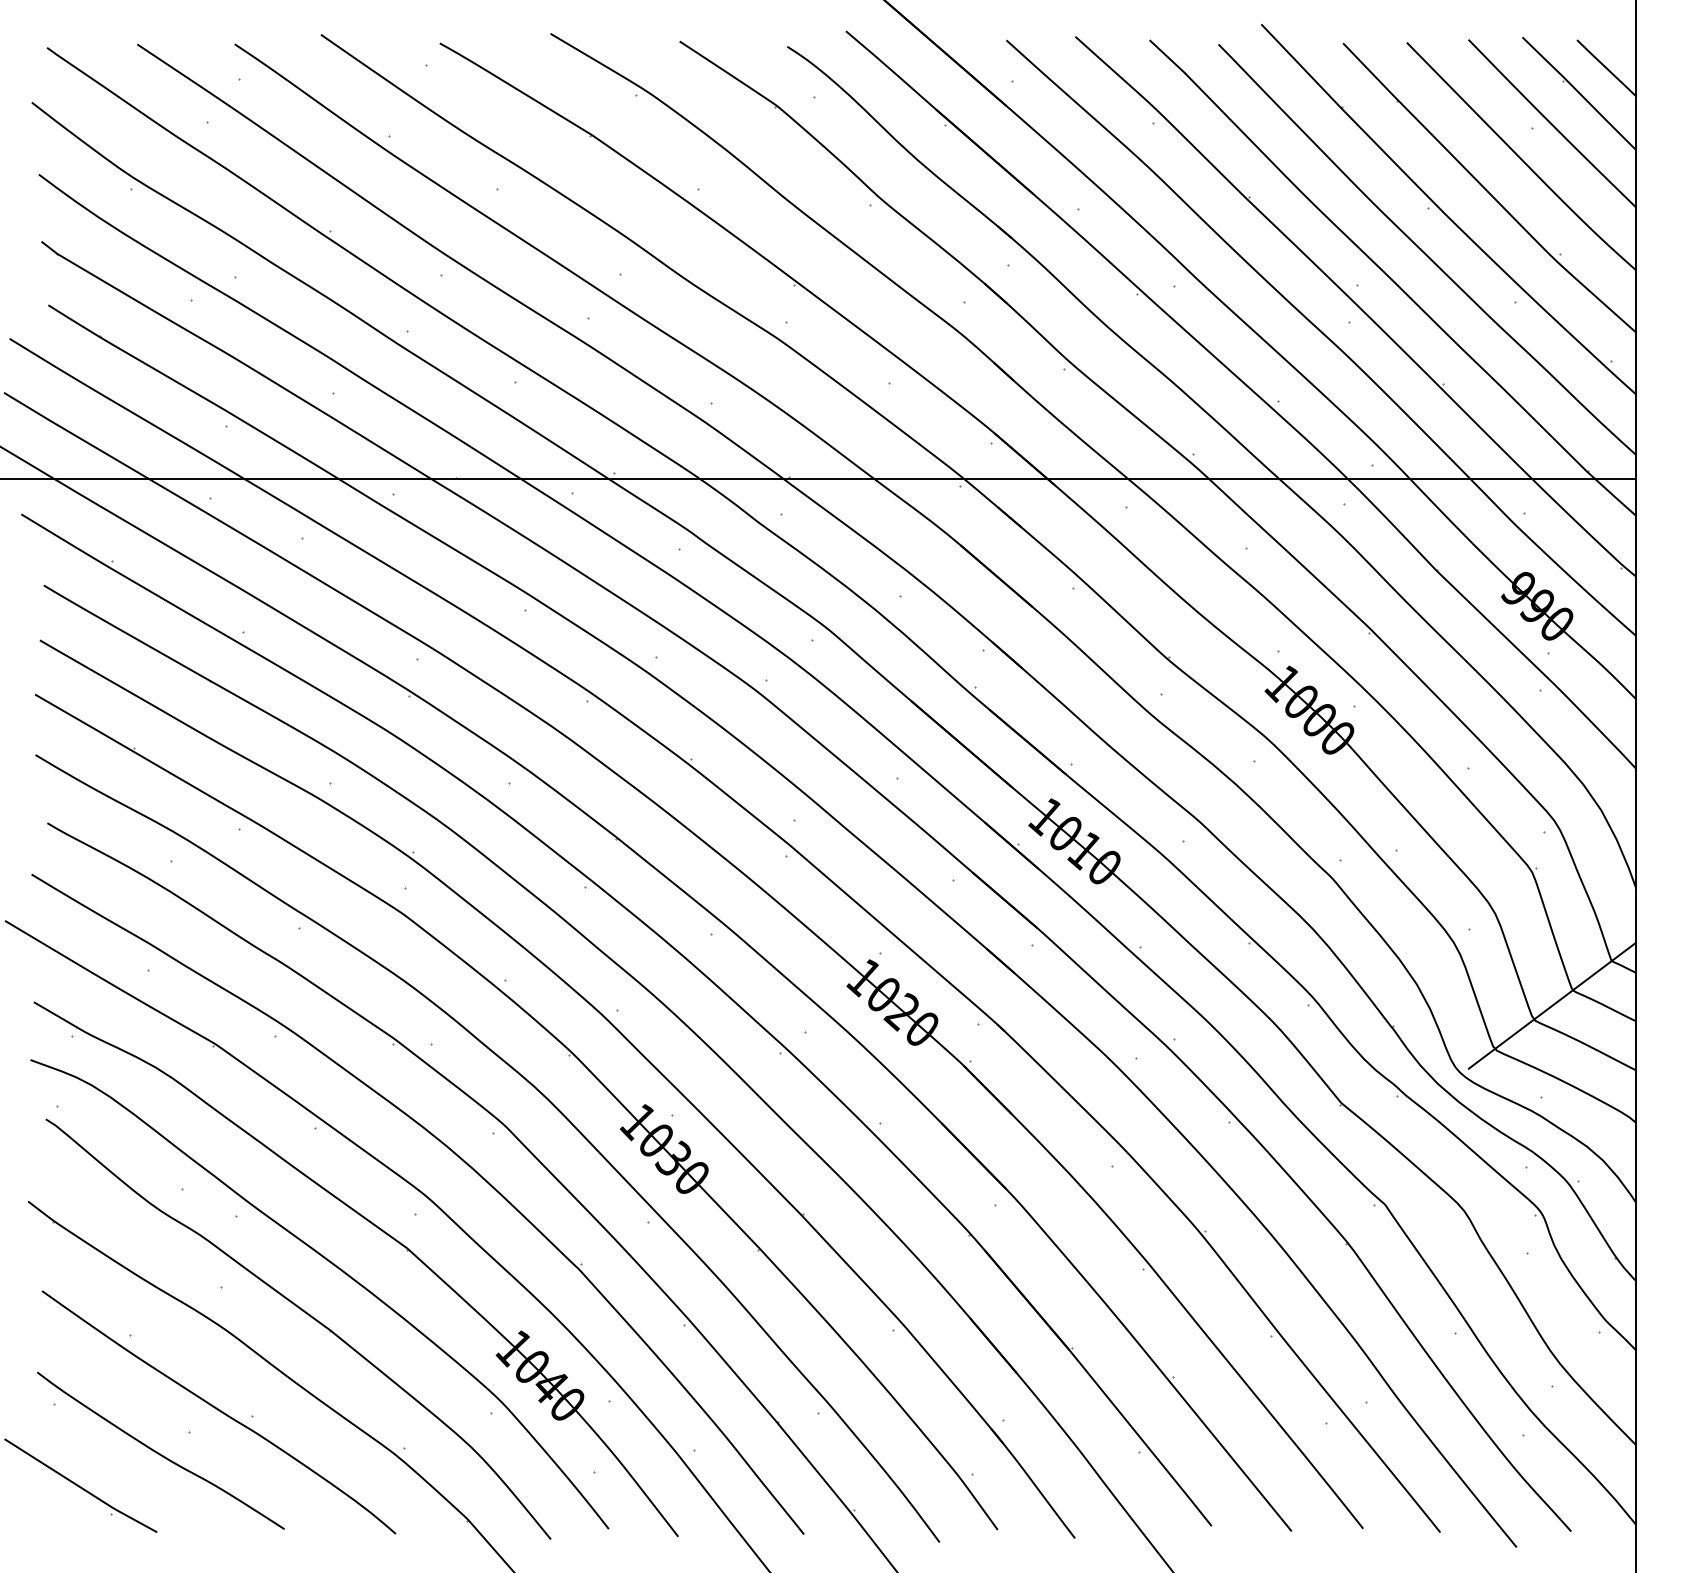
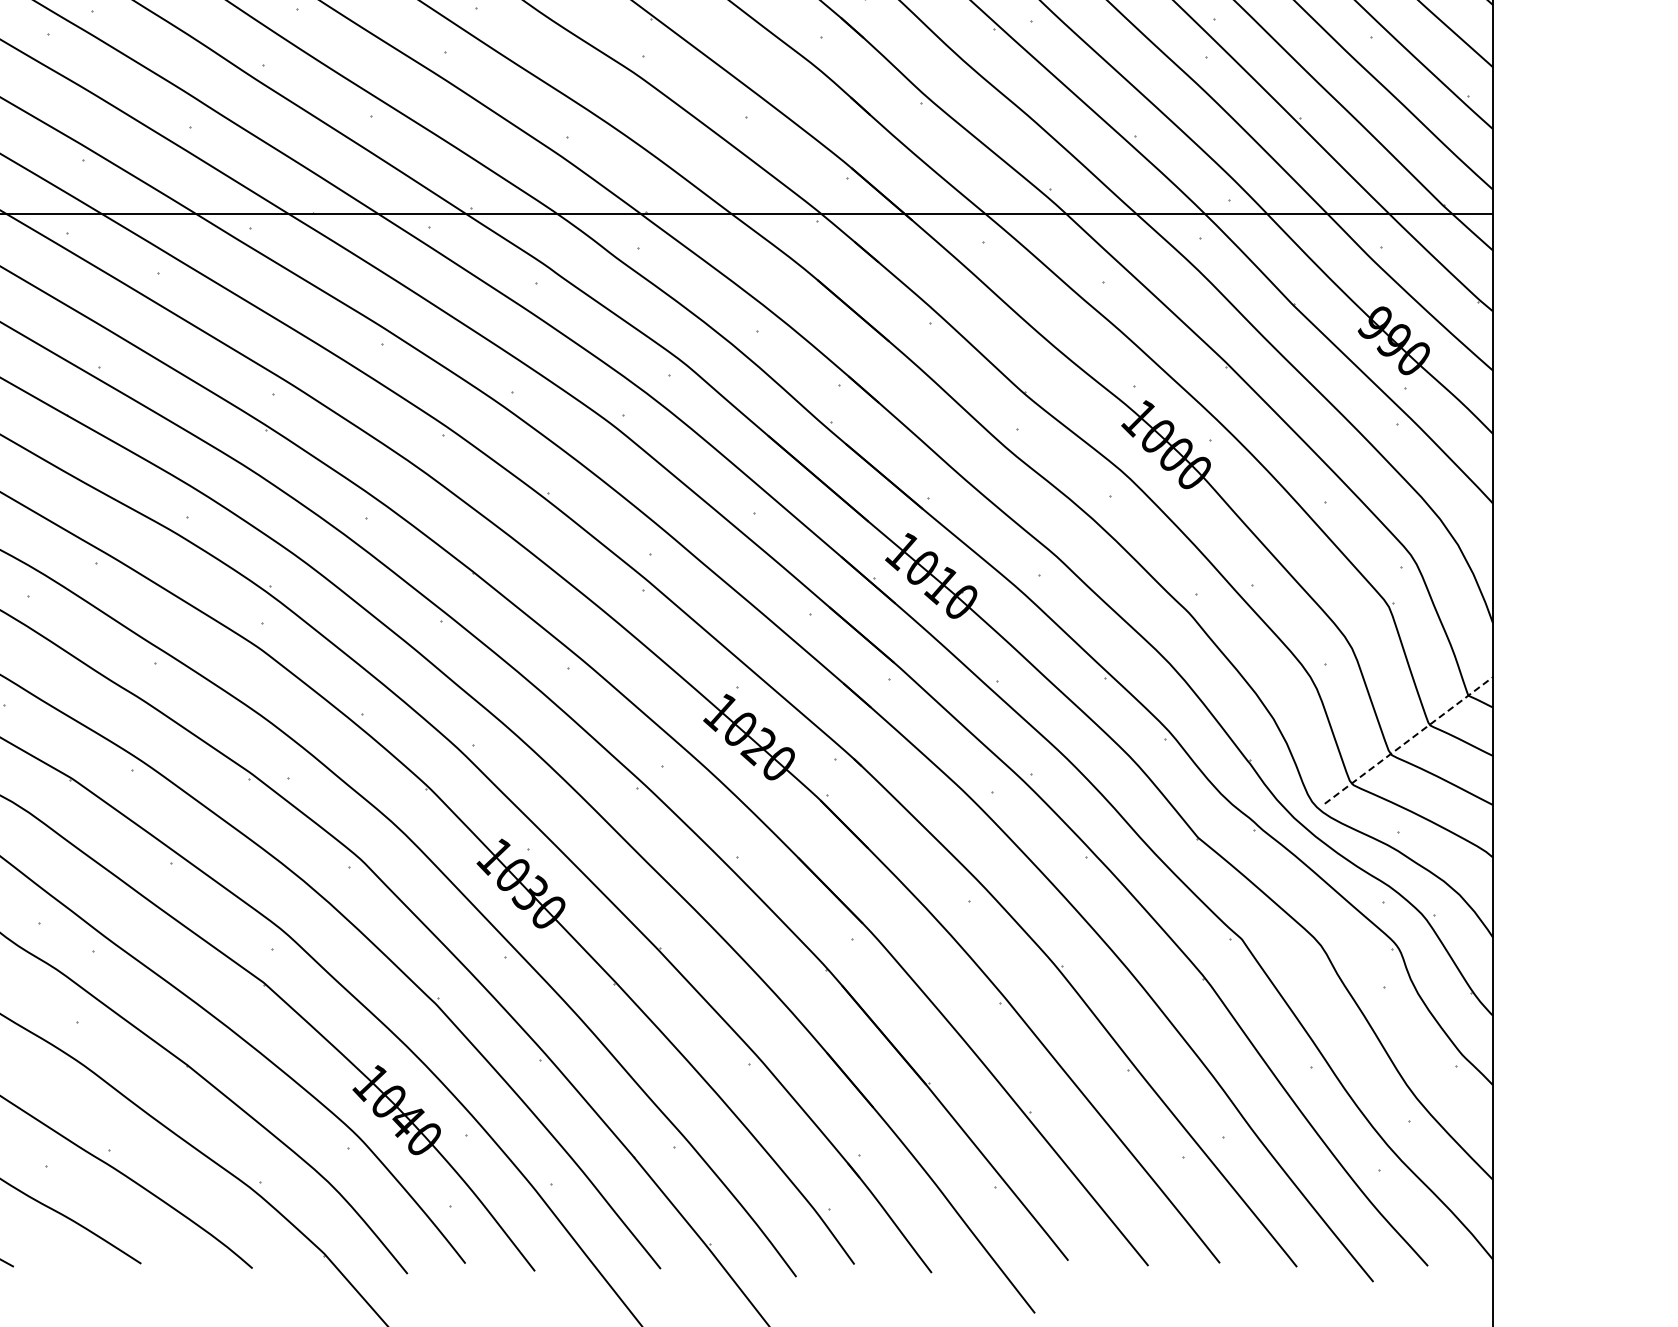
line: (1552, 1005) -> (1409, 740), solid -> dashed

